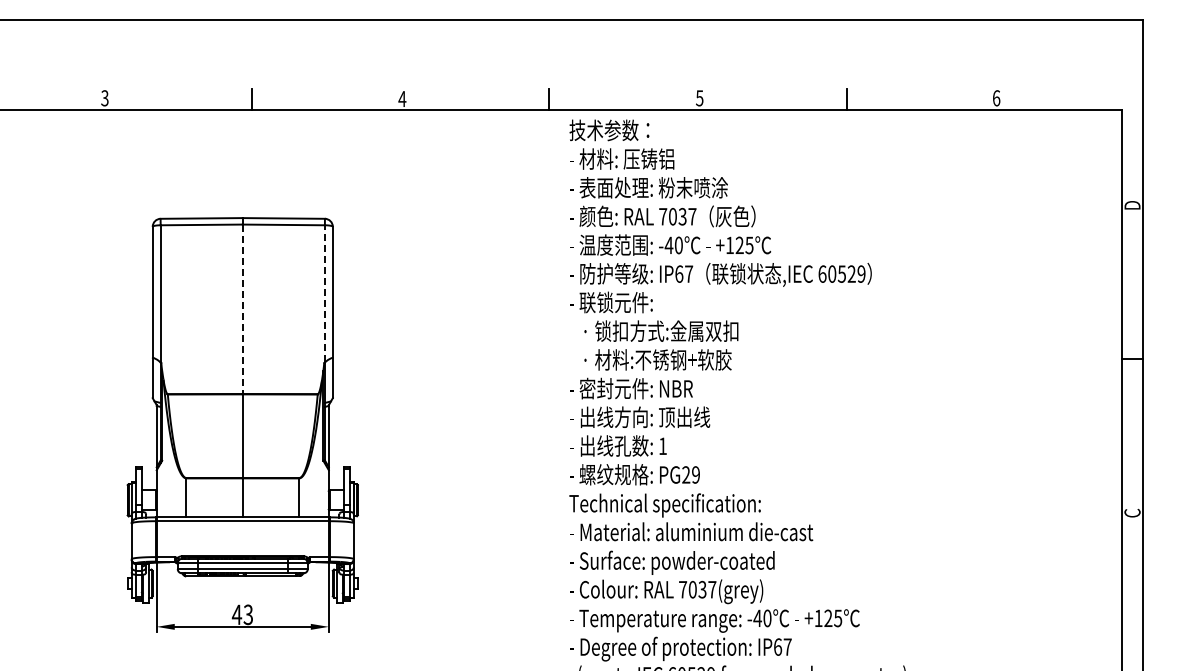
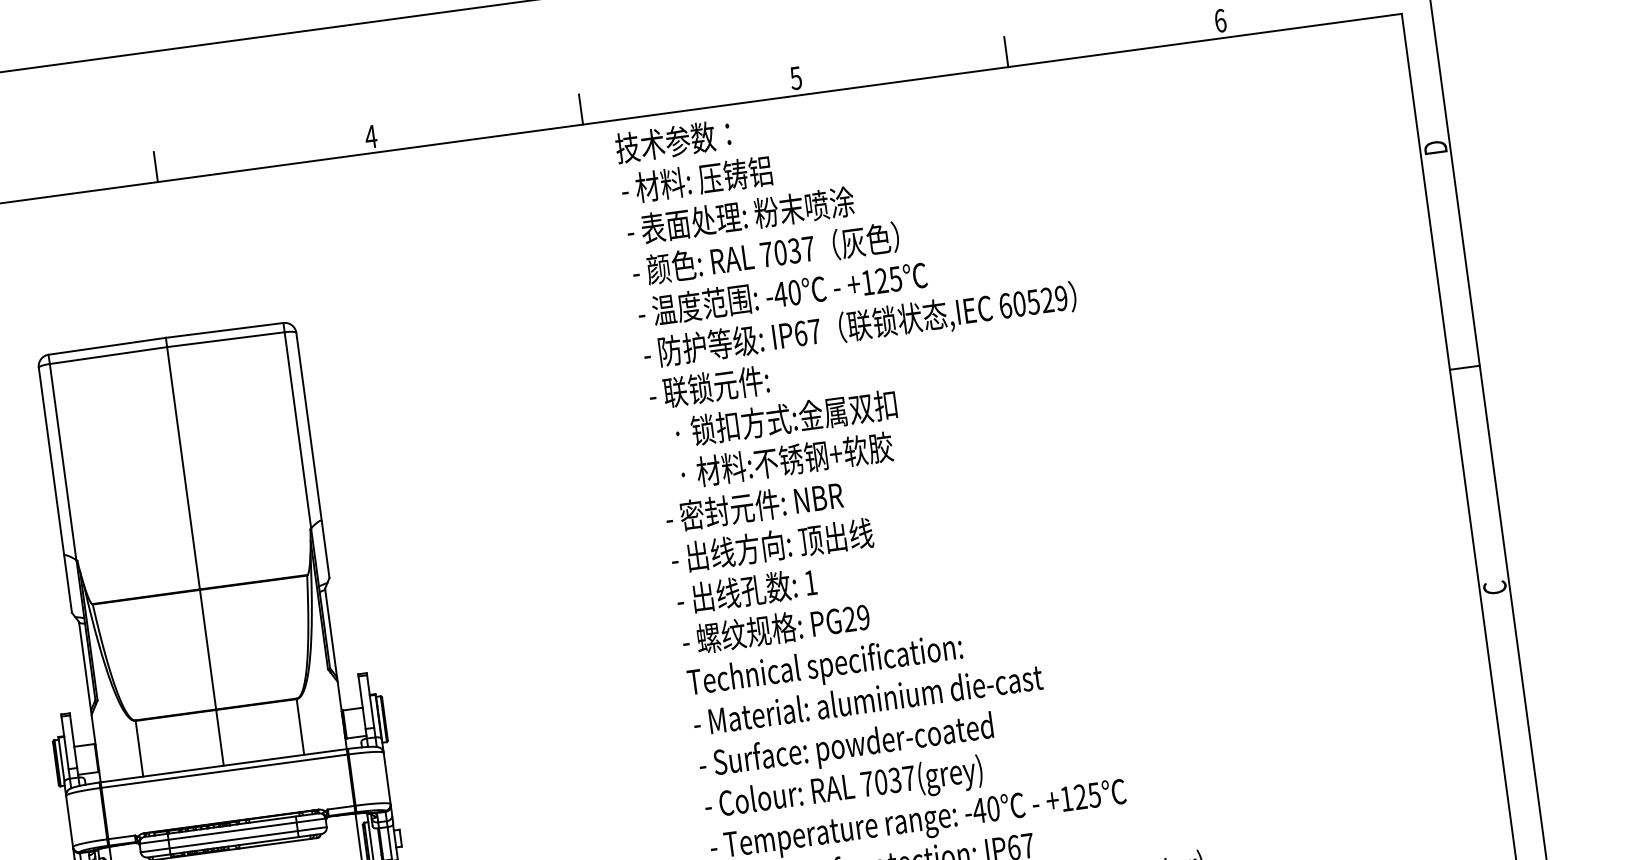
line: (324, 293) -> (297, 429), dashed -> solid
line: (242, 309) -> (183, 468), dashed -> solid

